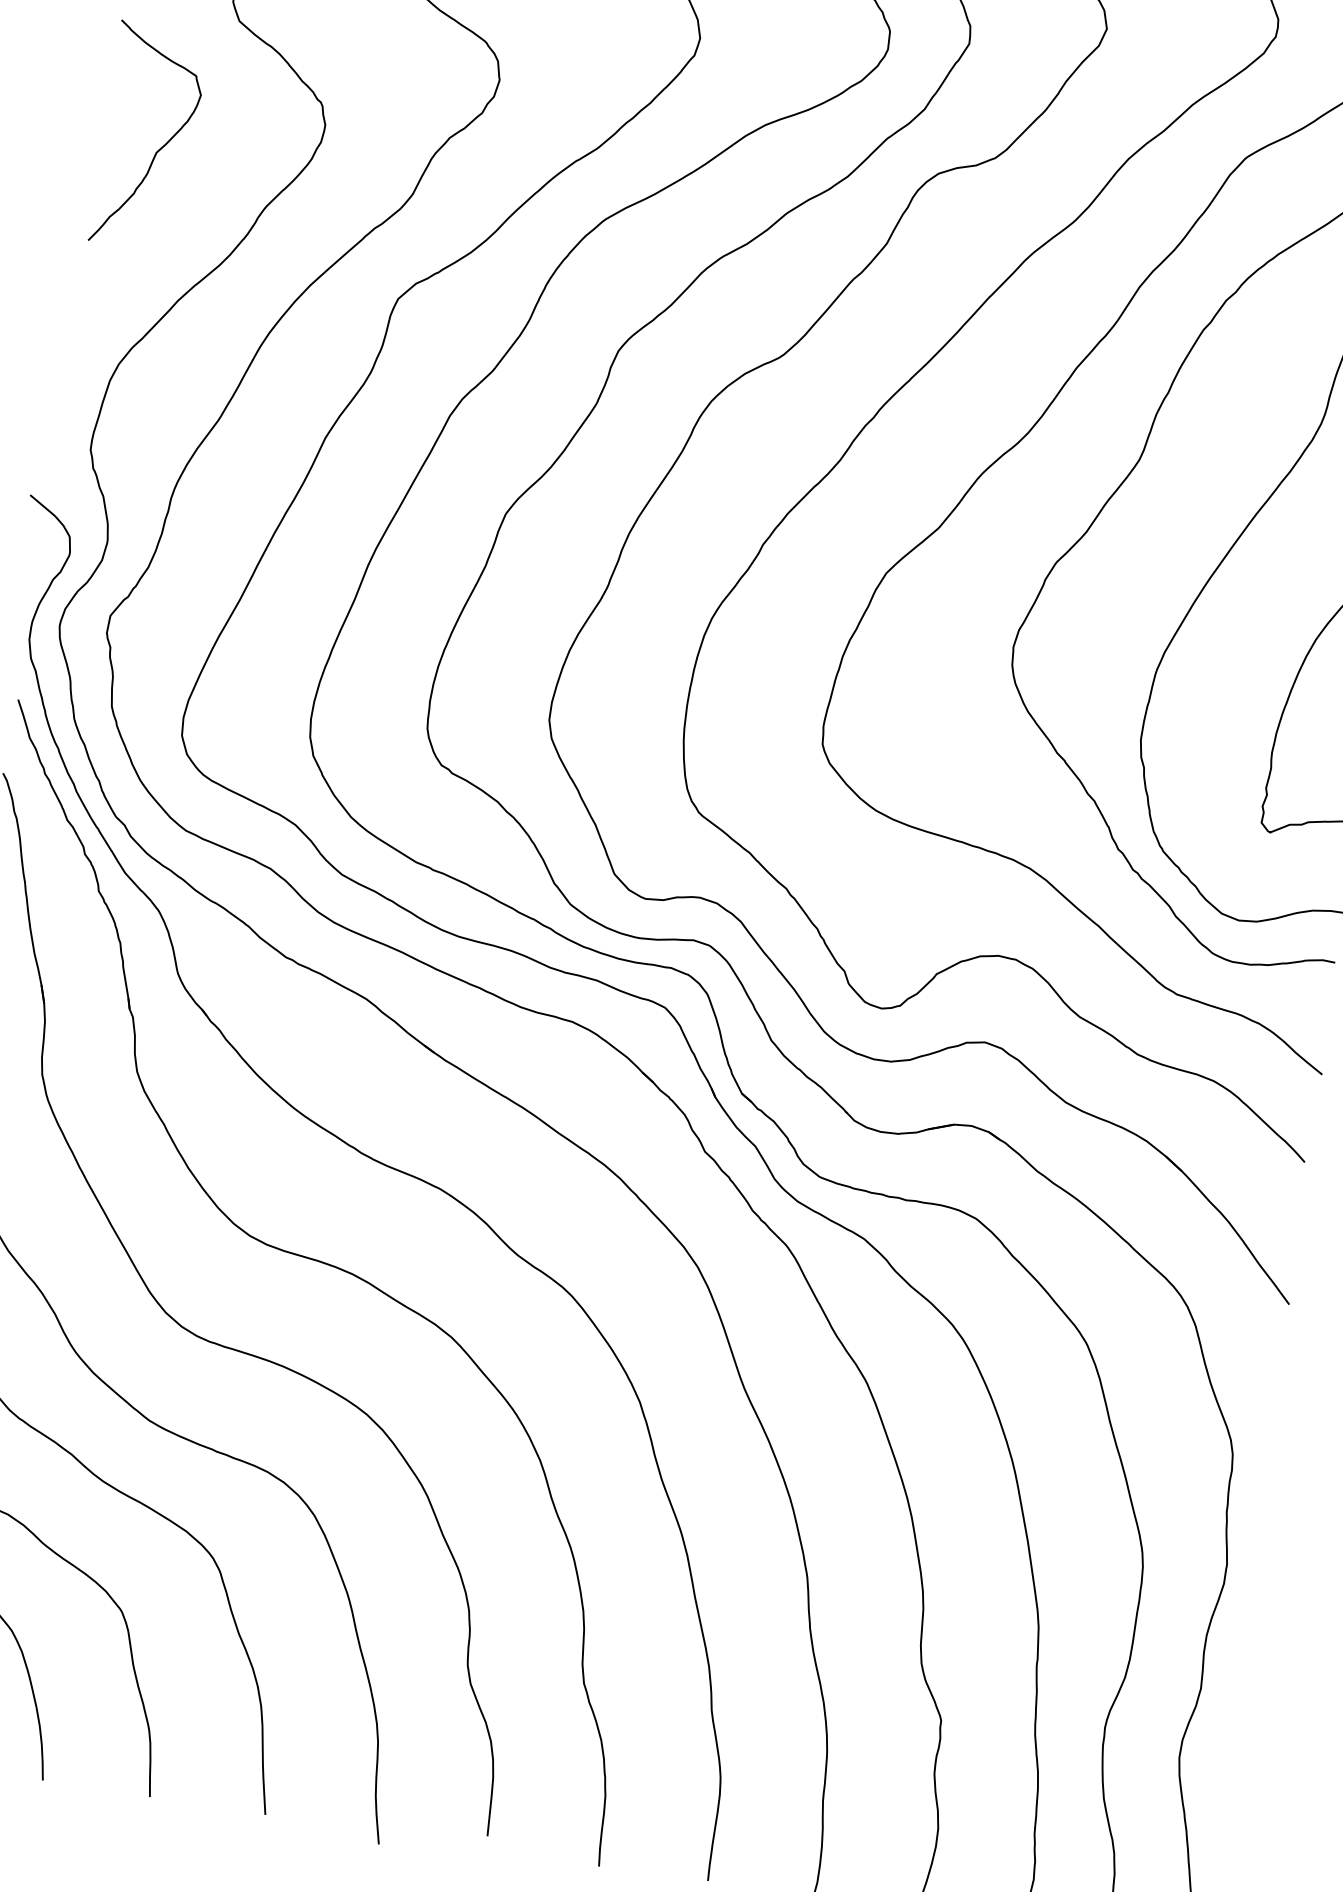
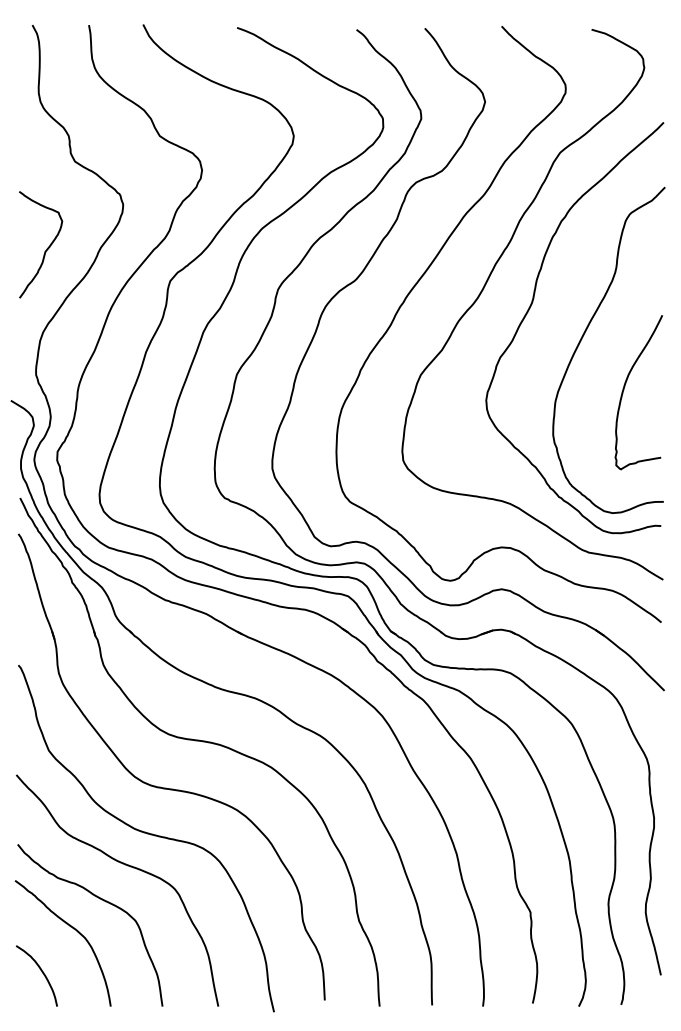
curve: (159, 146) -> (46, 248), moved

